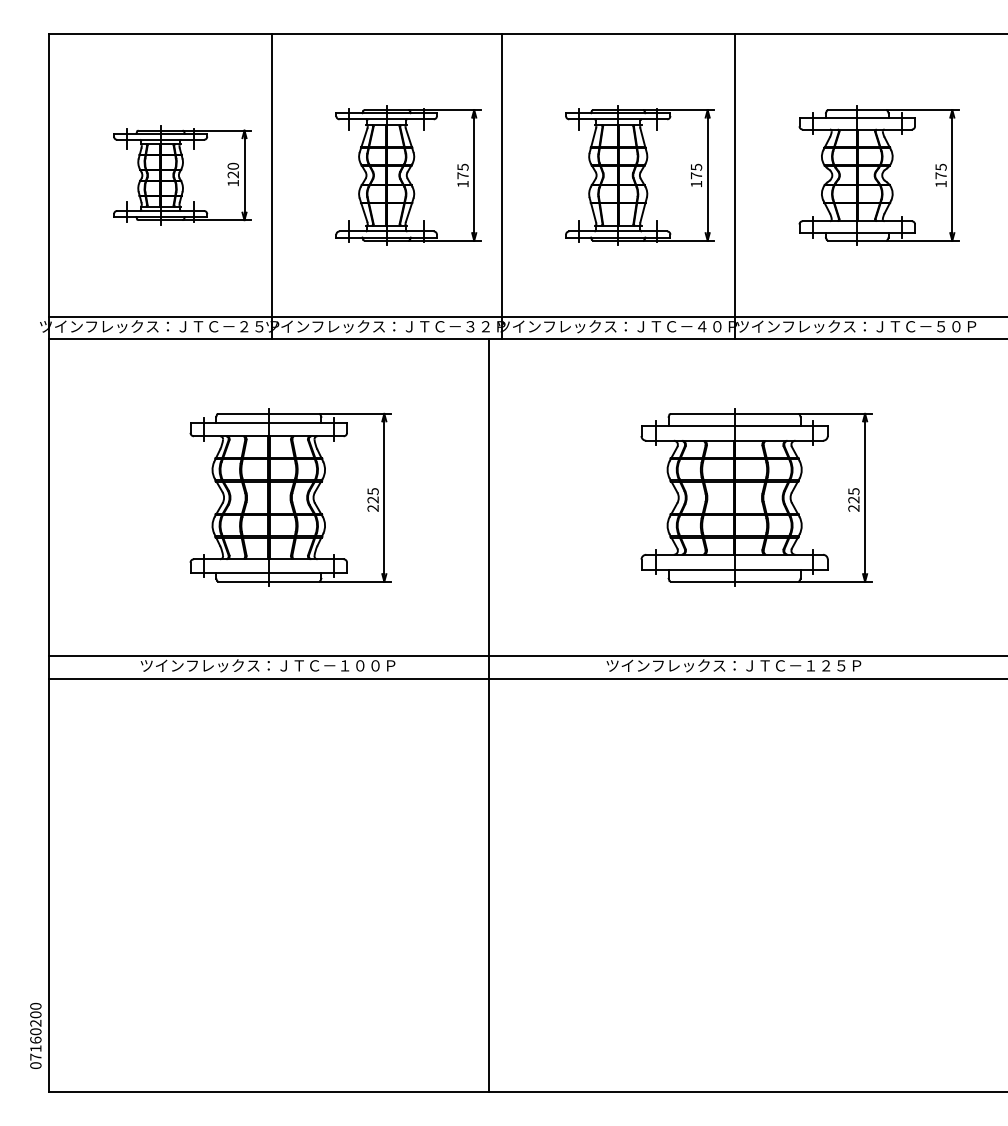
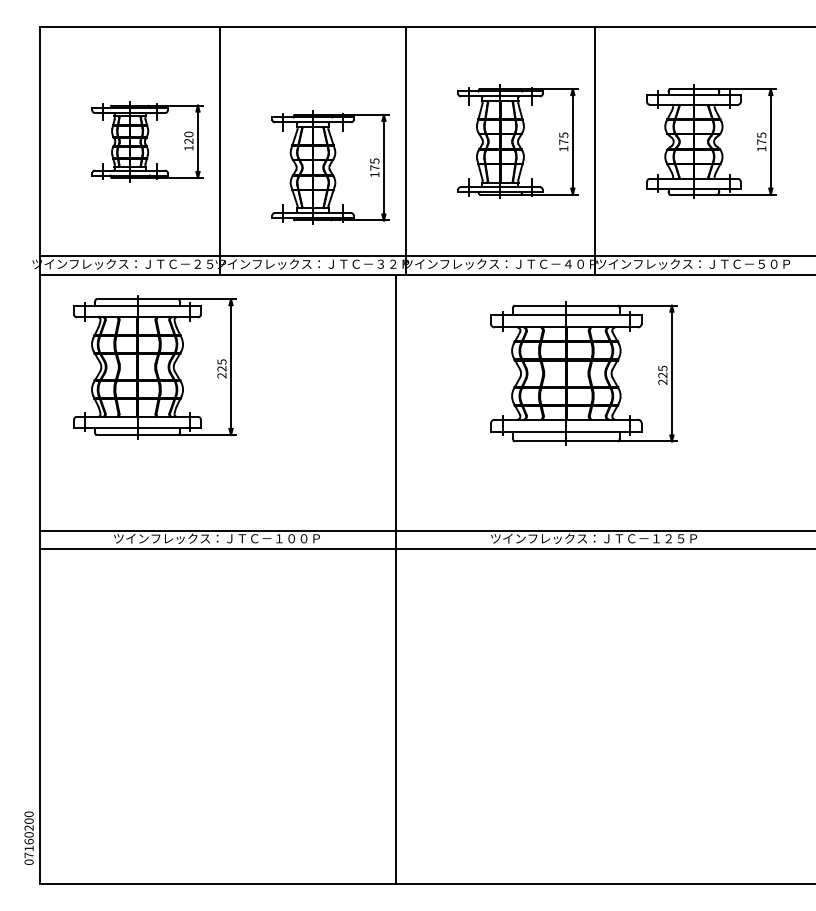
part: (408, 175) -> (330, 167), moved
part: (290, 497) -> (155, 366), moved
part: (756, 497) -> (584, 373), moved

